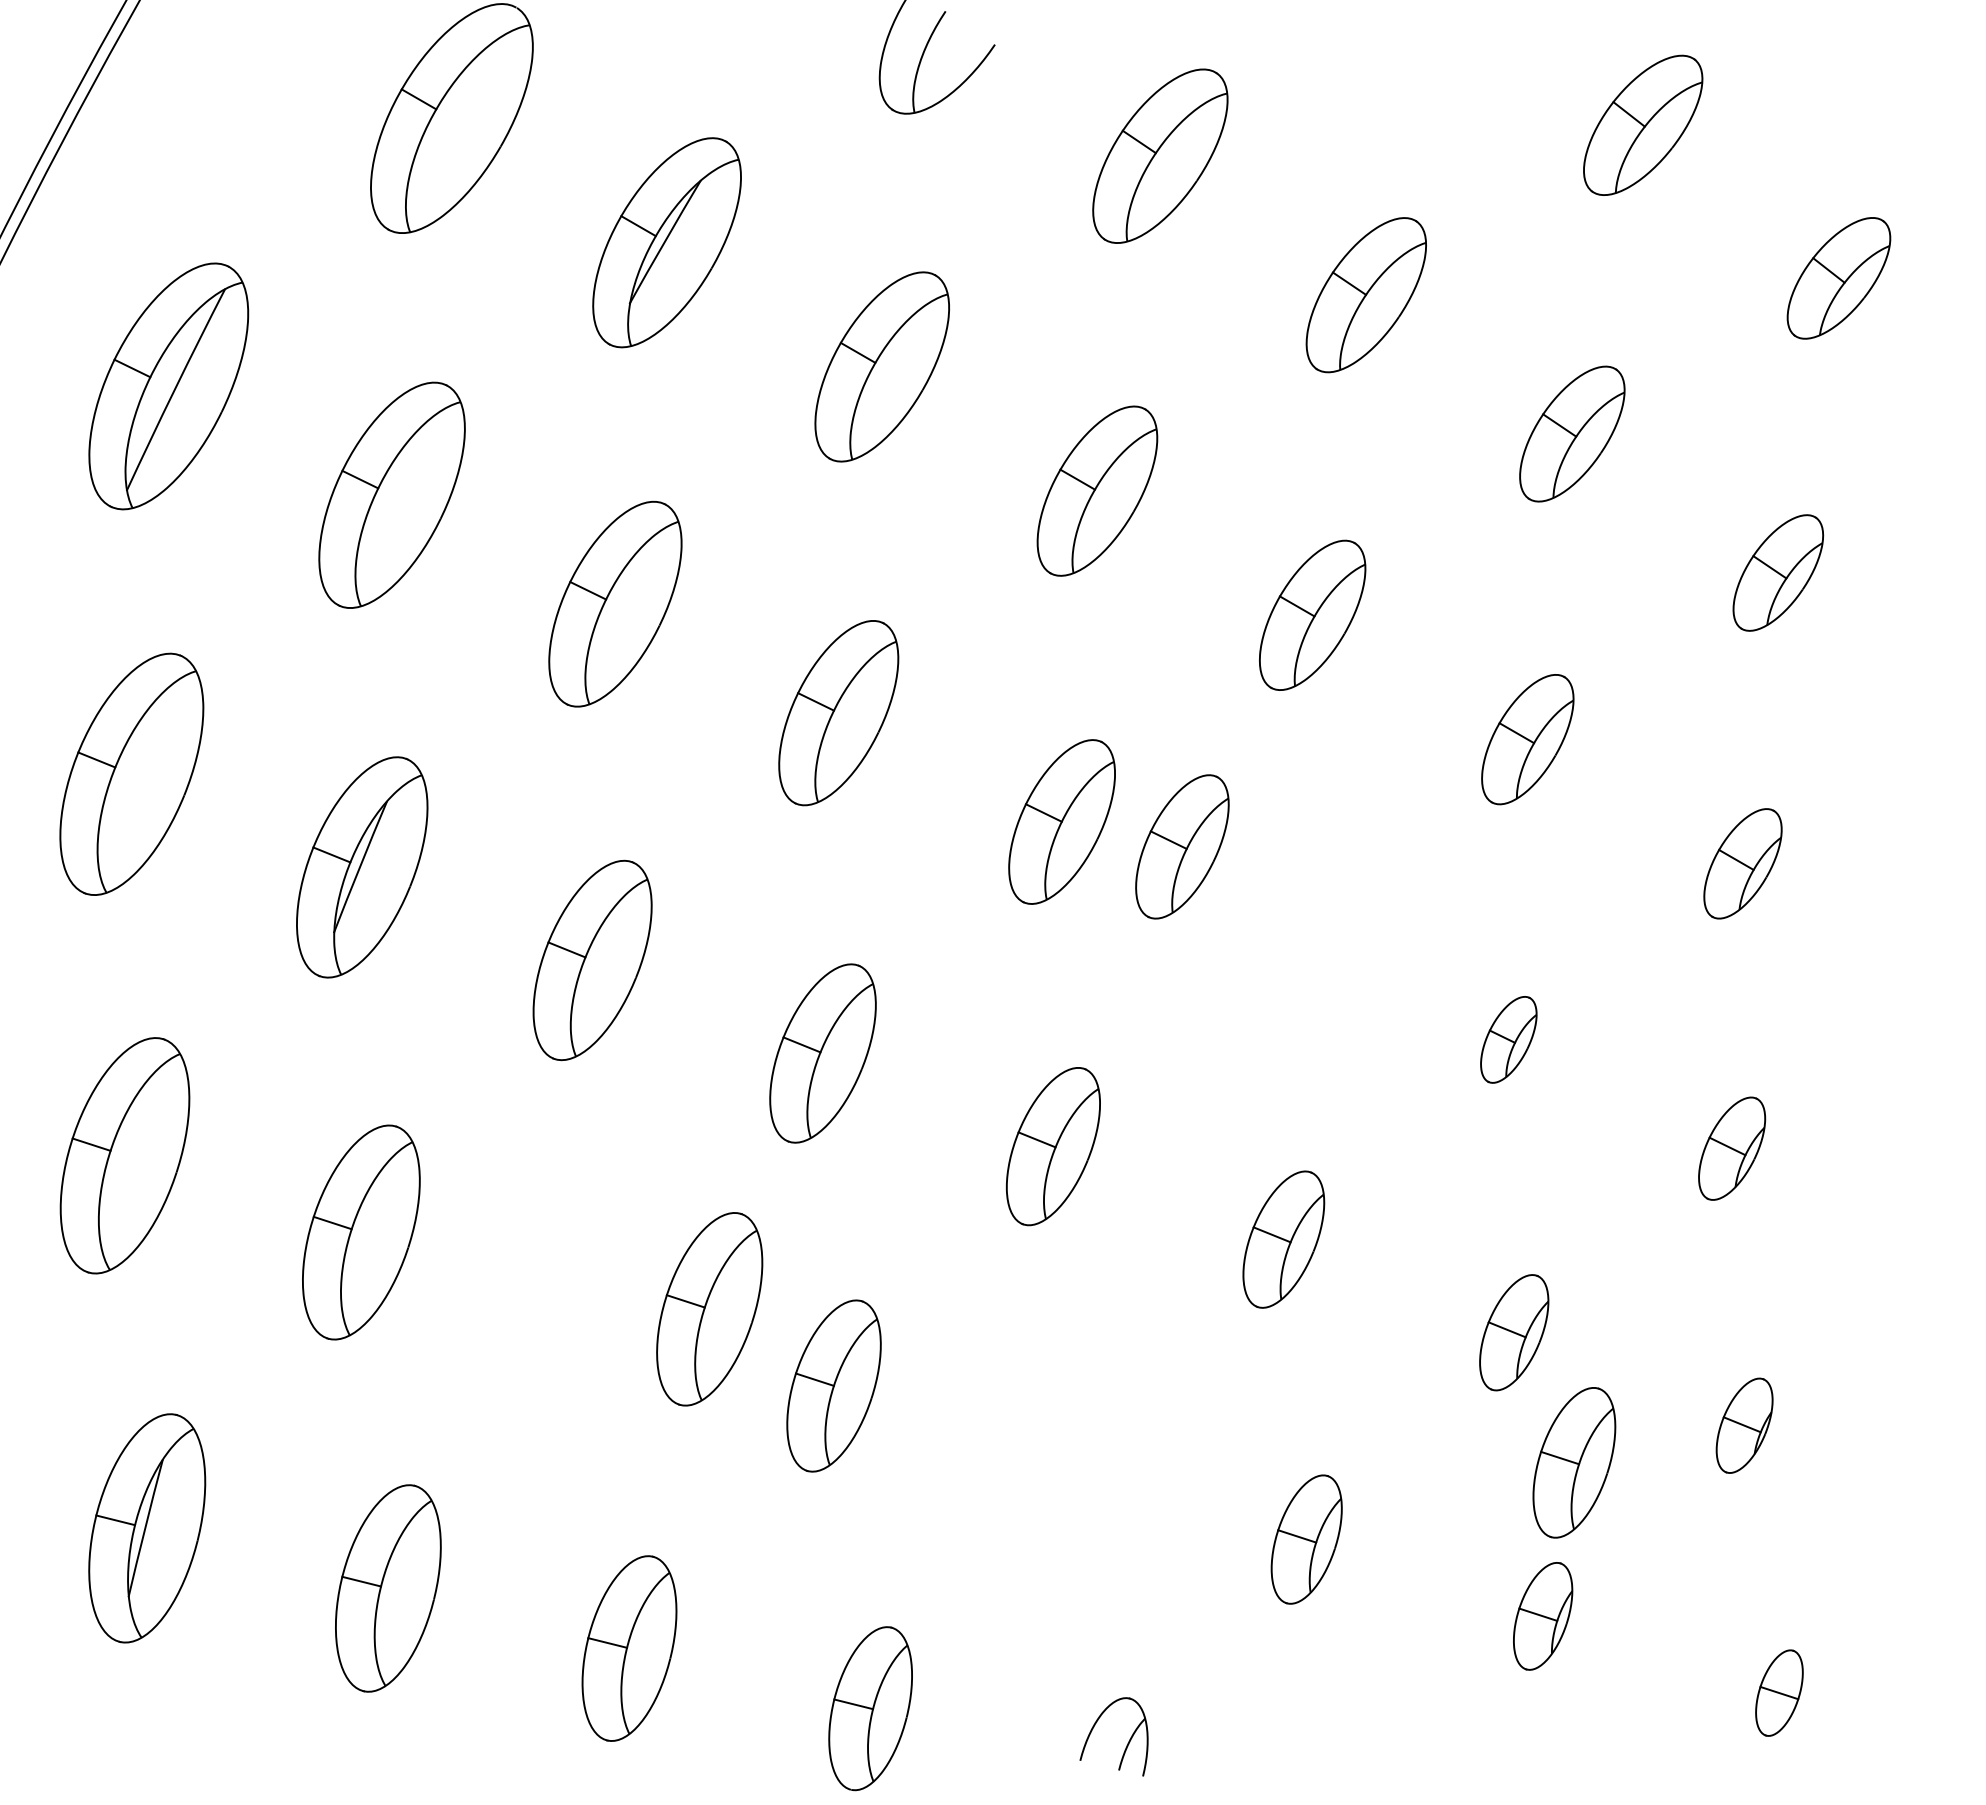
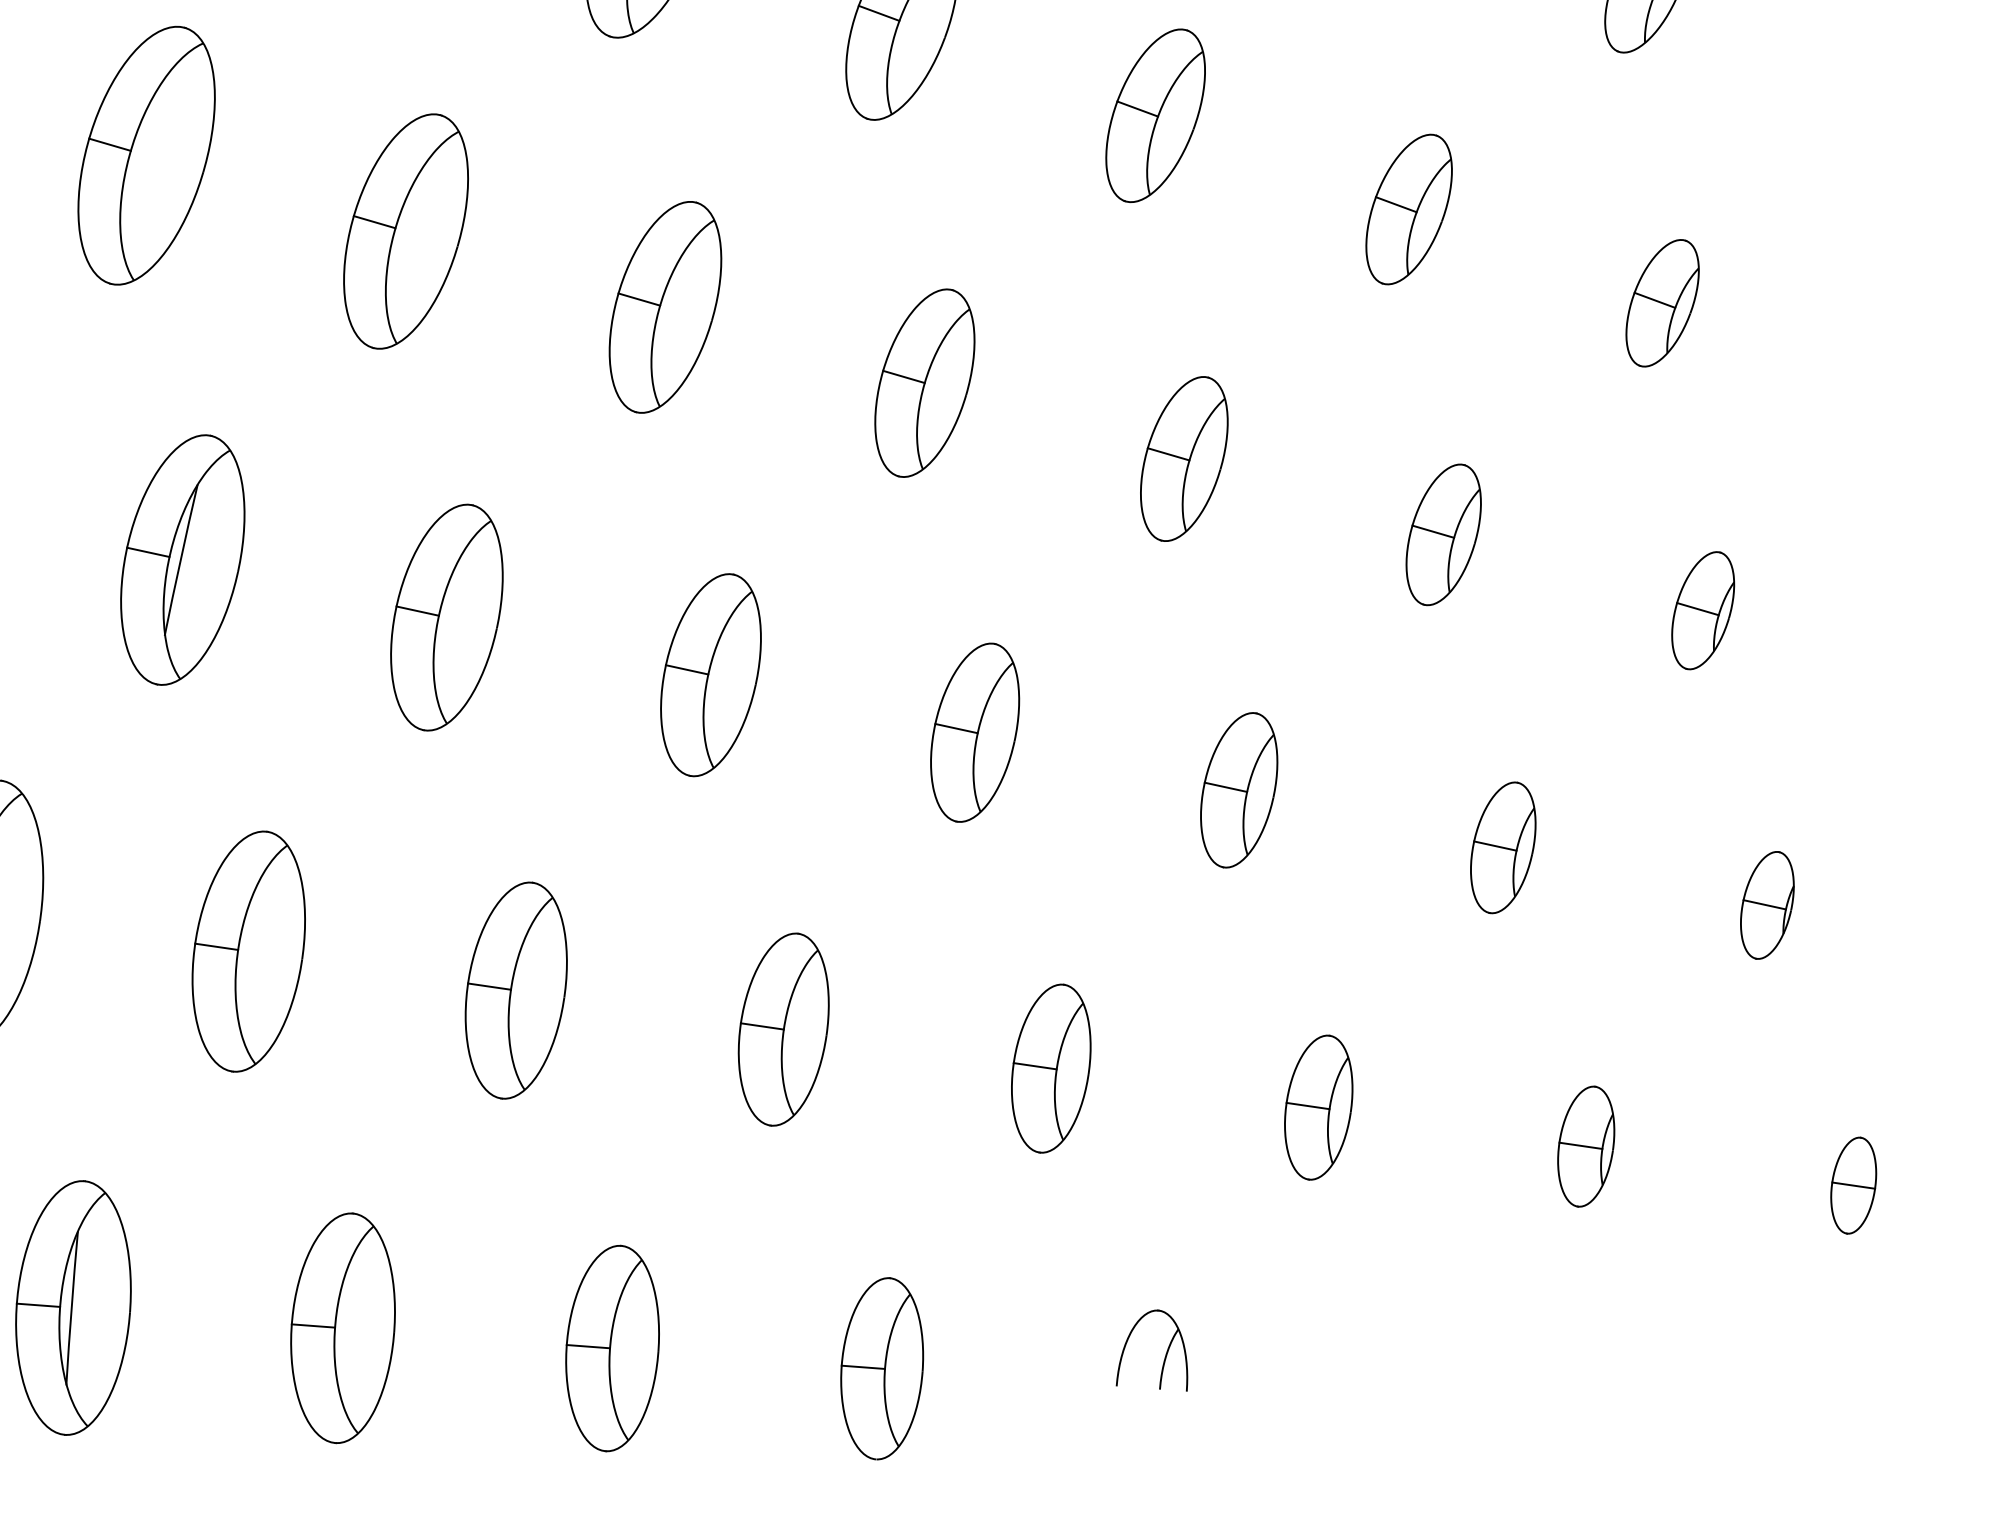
part: (1182, 846) -> (1184, 458), moved
part: (1508, 1039) -> (1443, 534), size x1.43
part: (709, 1309) -> (516, 990), moved
part: (1574, 1462) -> (1051, 1068), moved

